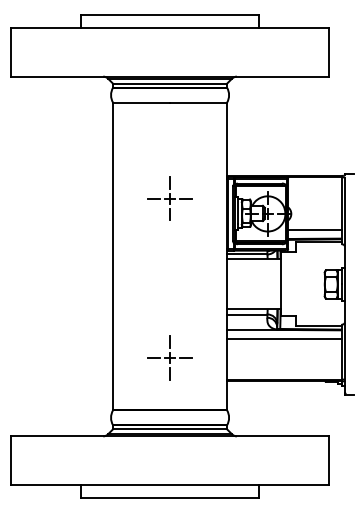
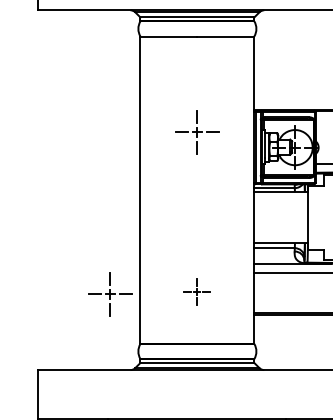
part: (169, 357) -> (196, 291), size x0.6
part: (82, 360) -> (109, 294), added

